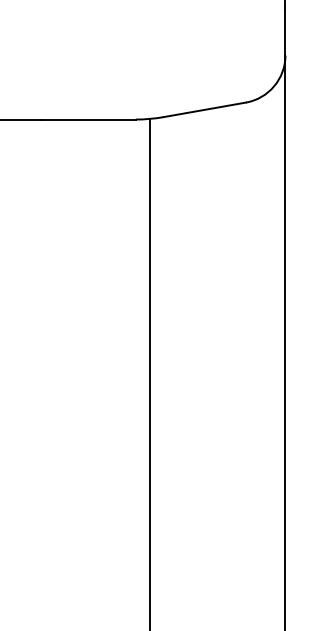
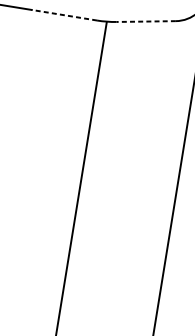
line: (204, 109) -> (146, 21), solid -> dashed
line: (88, 119) -> (64, 15), solid -> dashed

